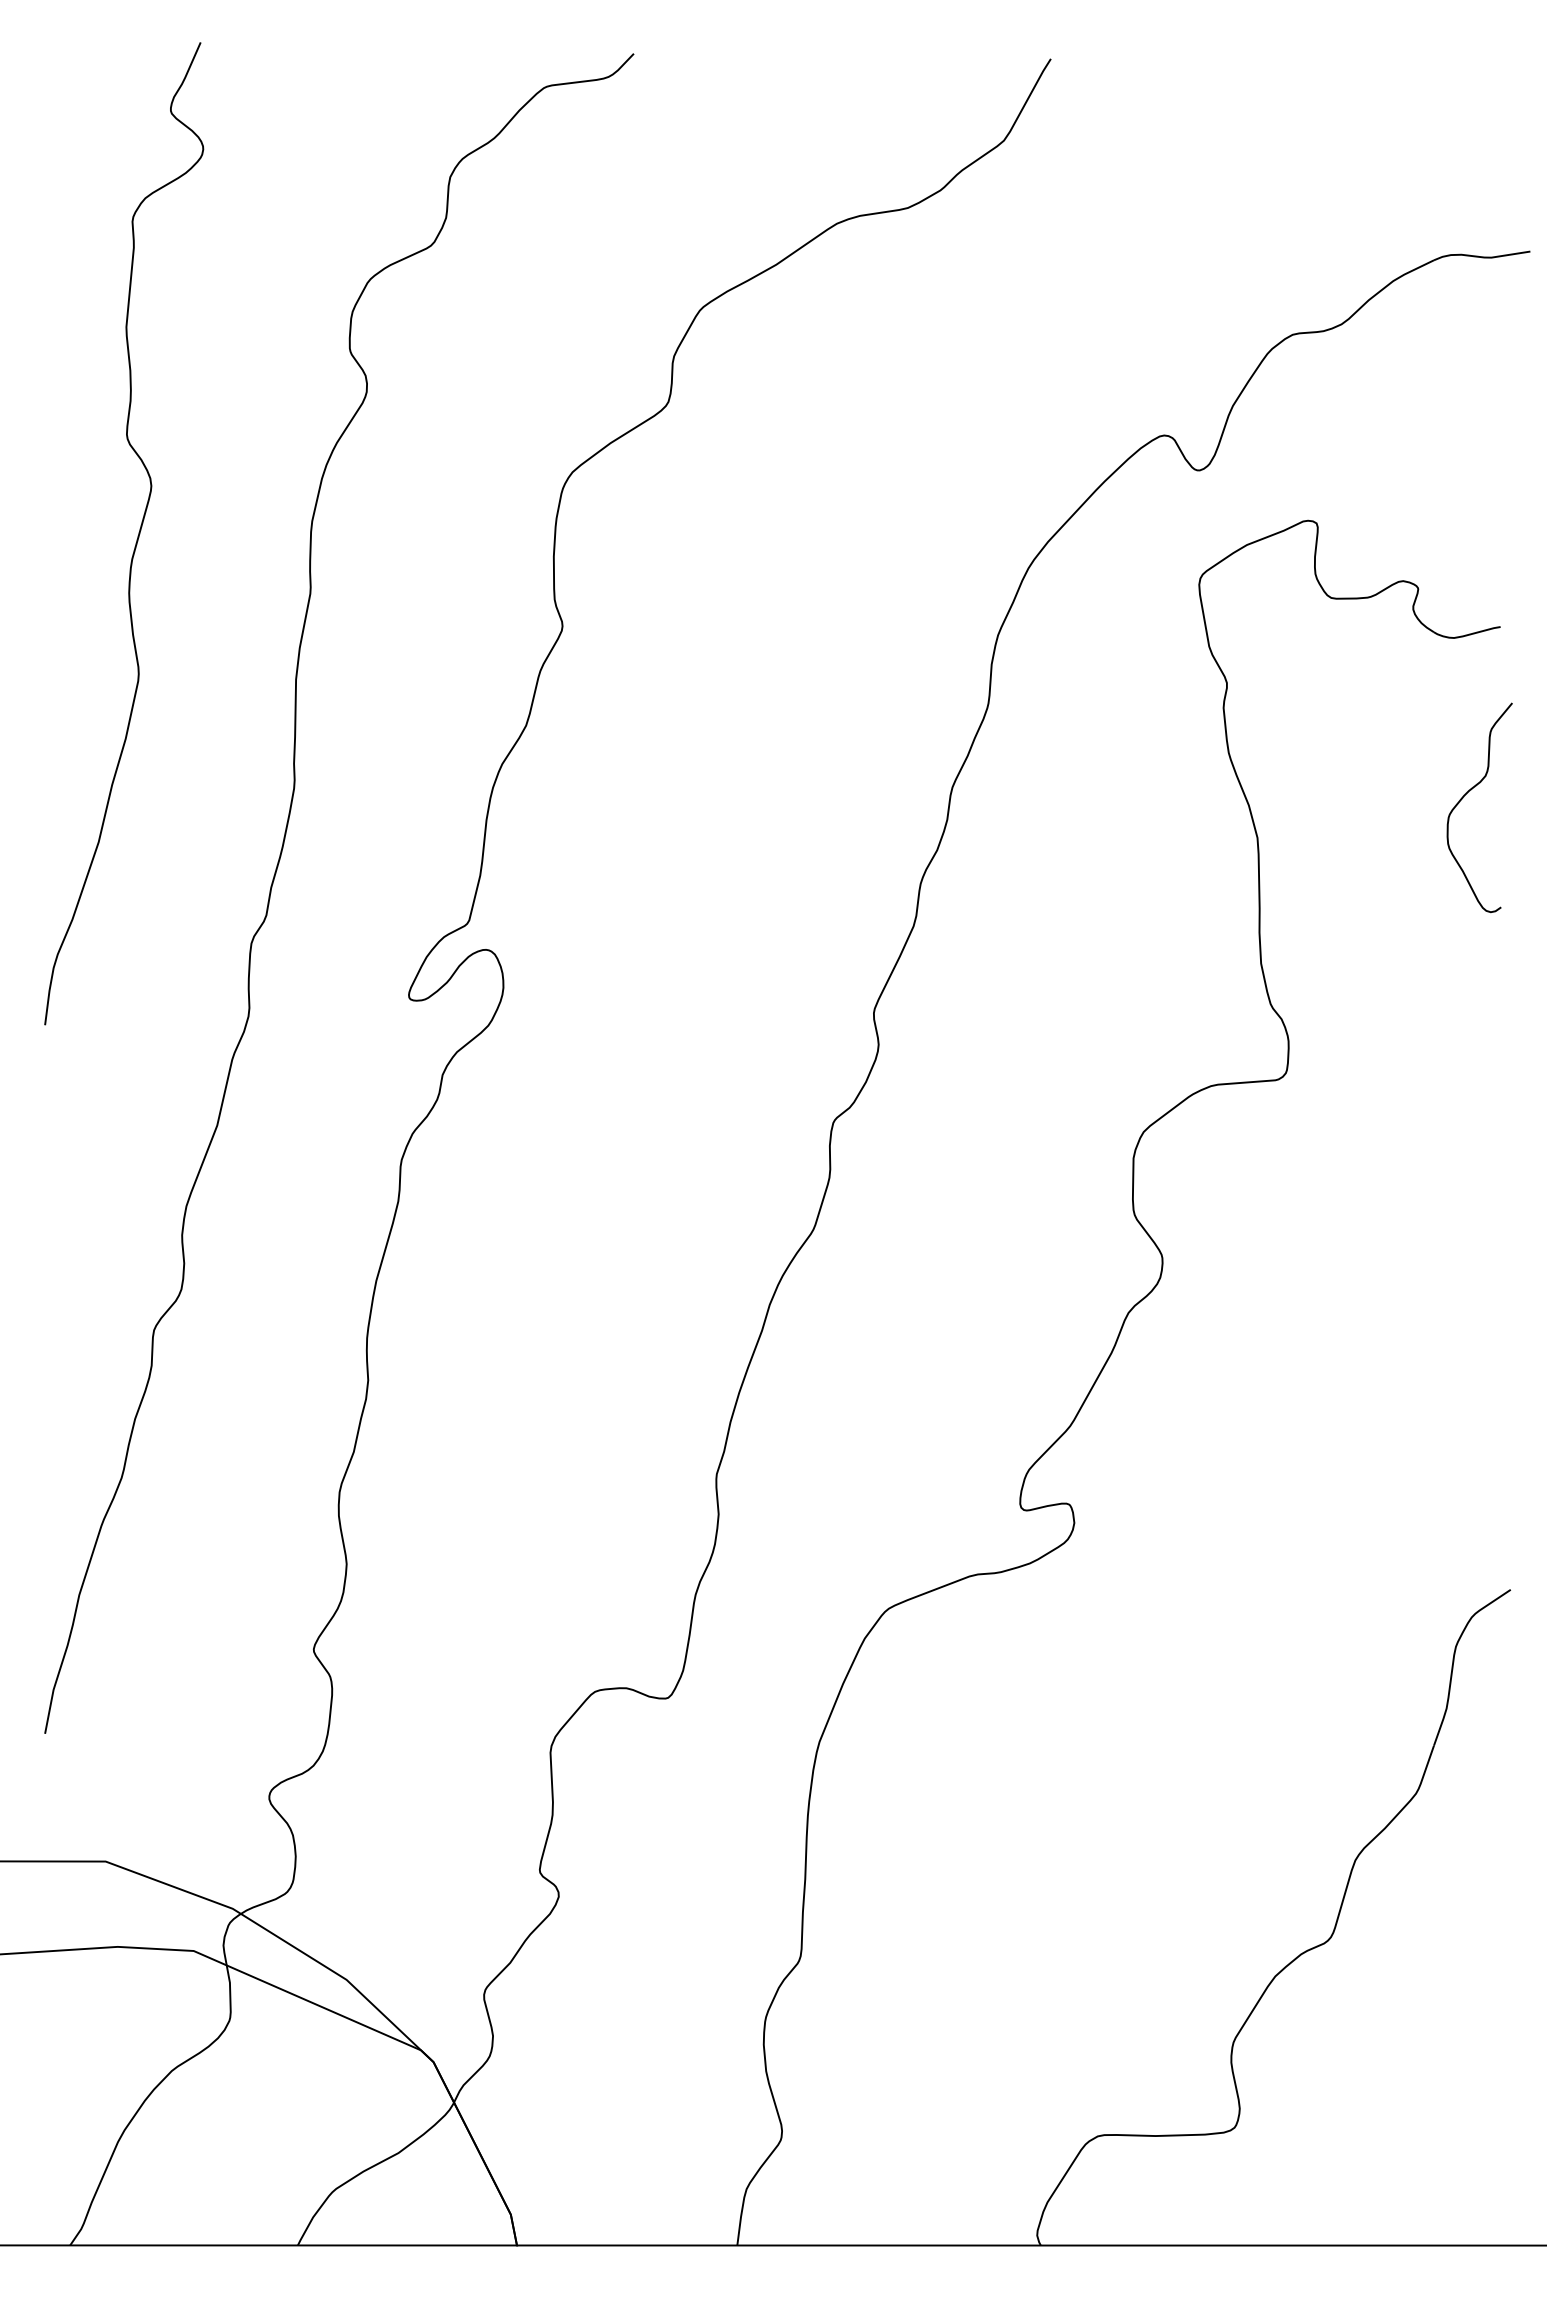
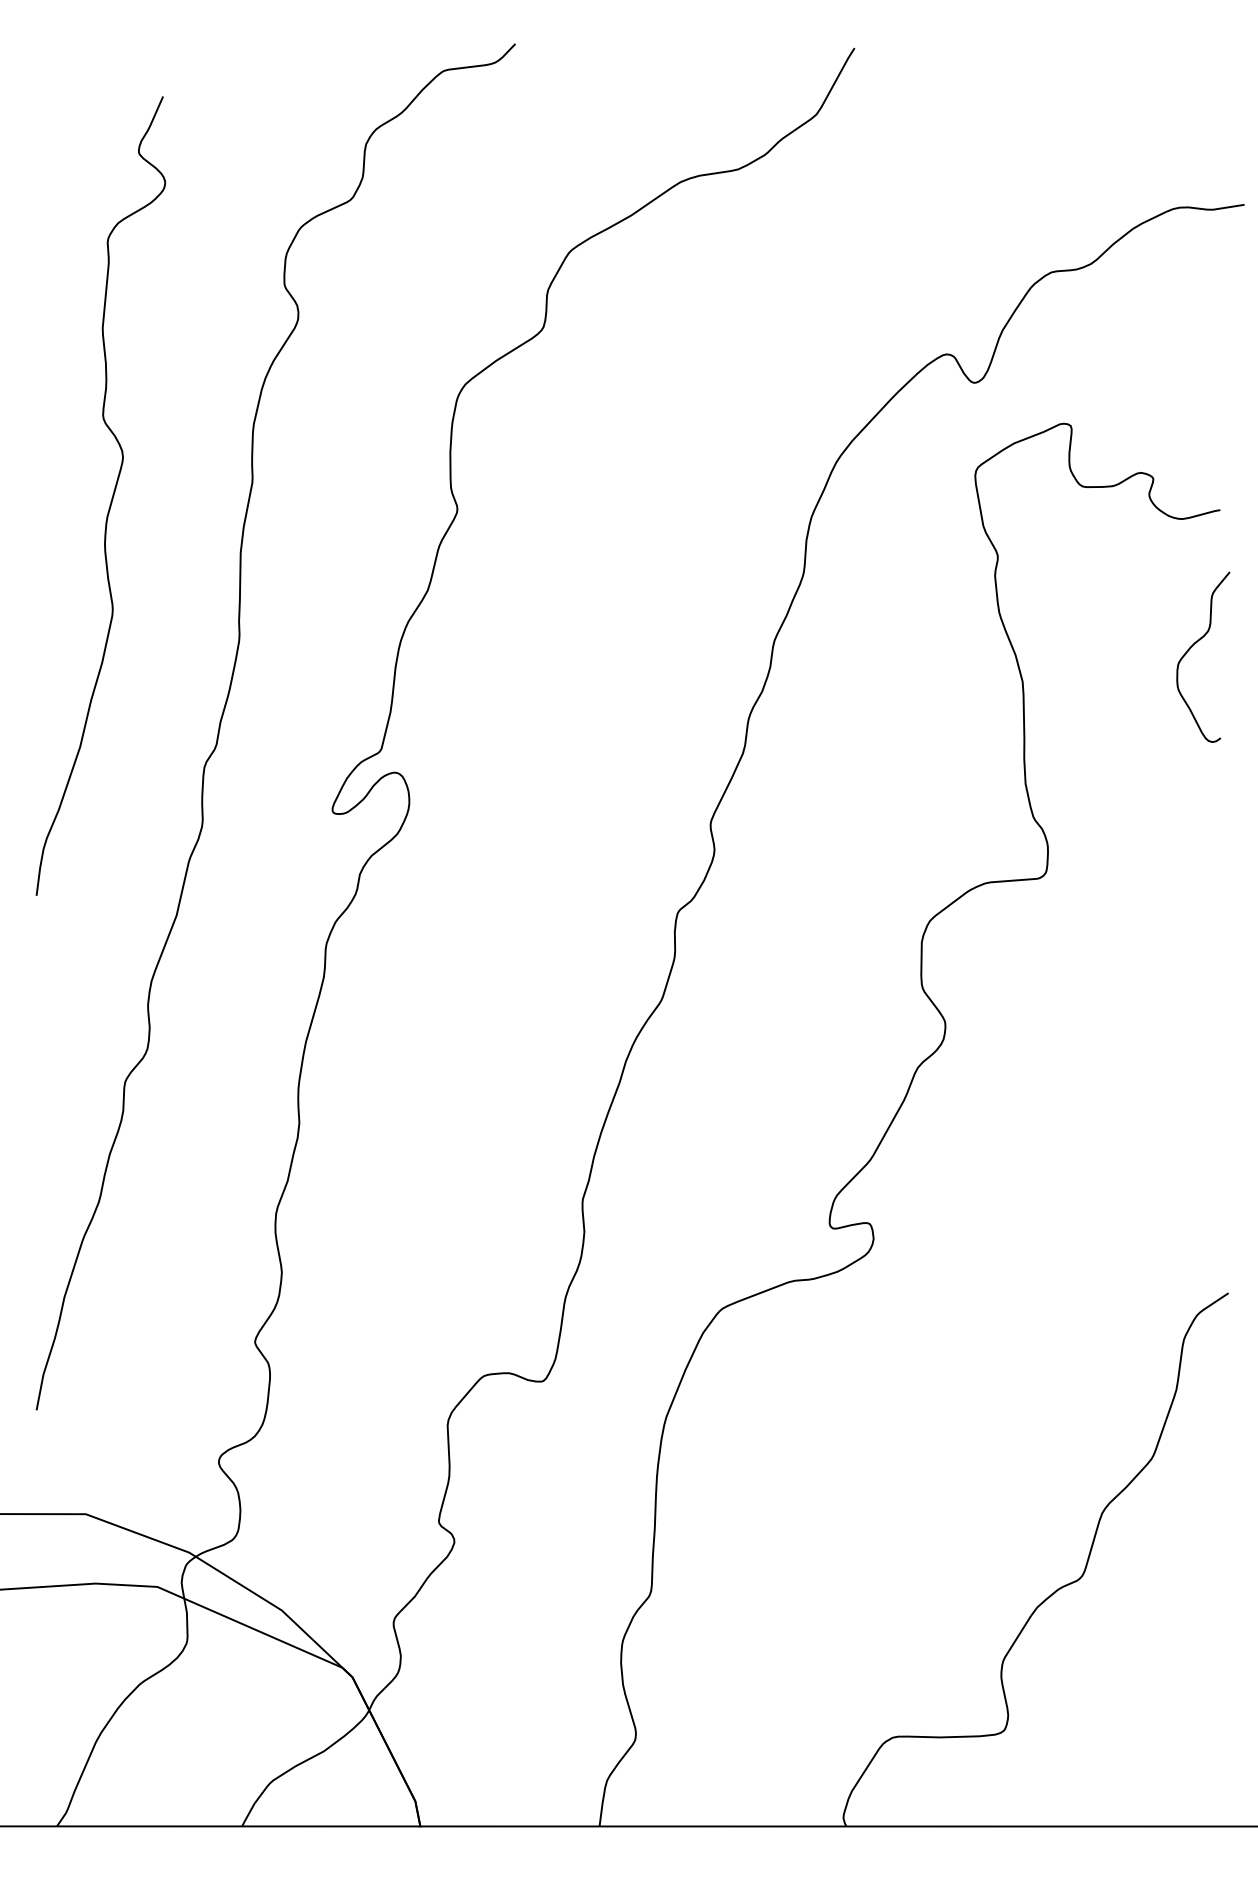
curve: (137, 536) -> (111, 498), moved

